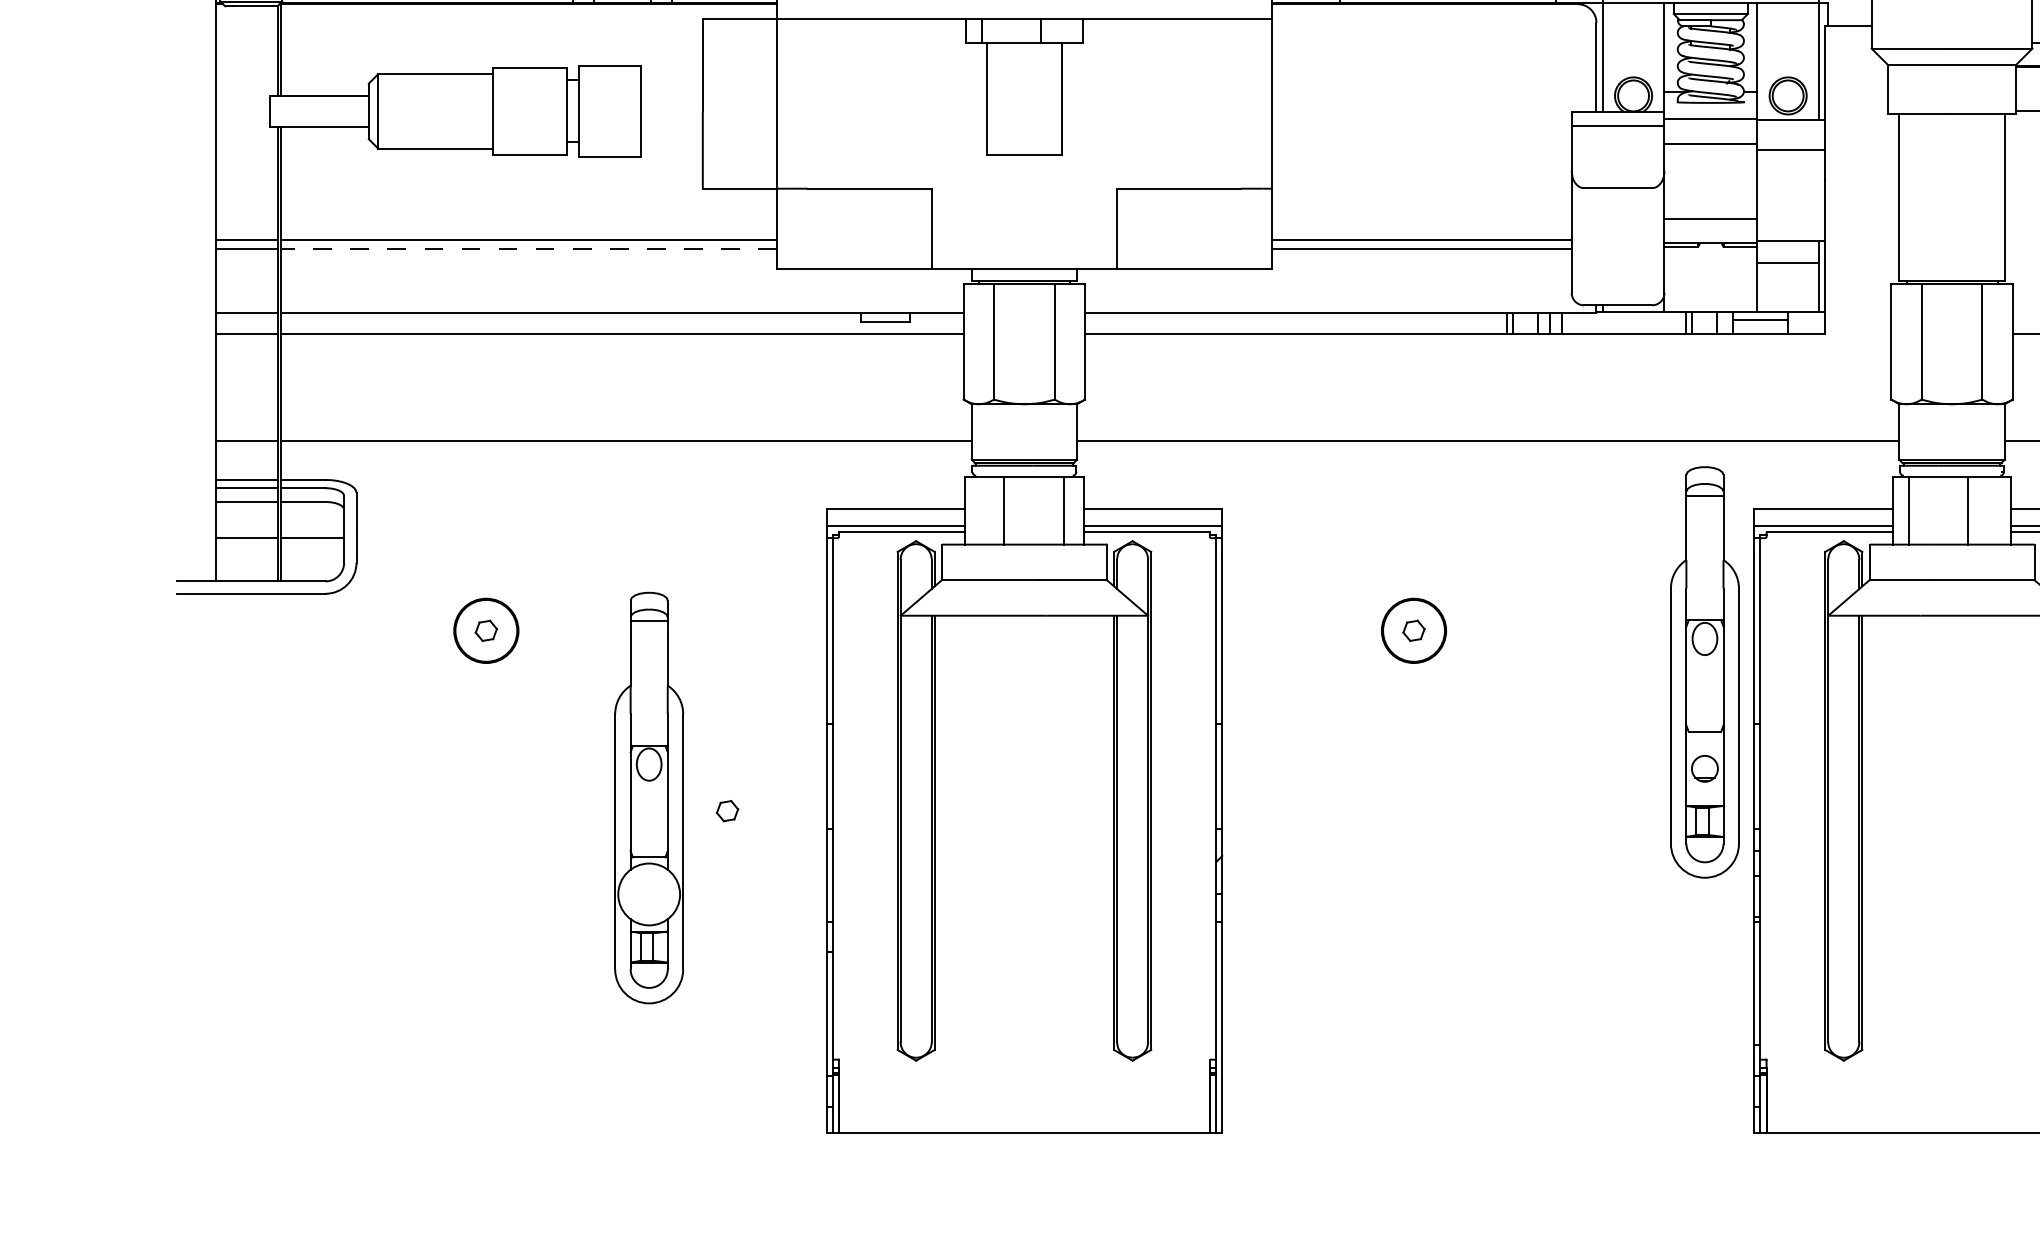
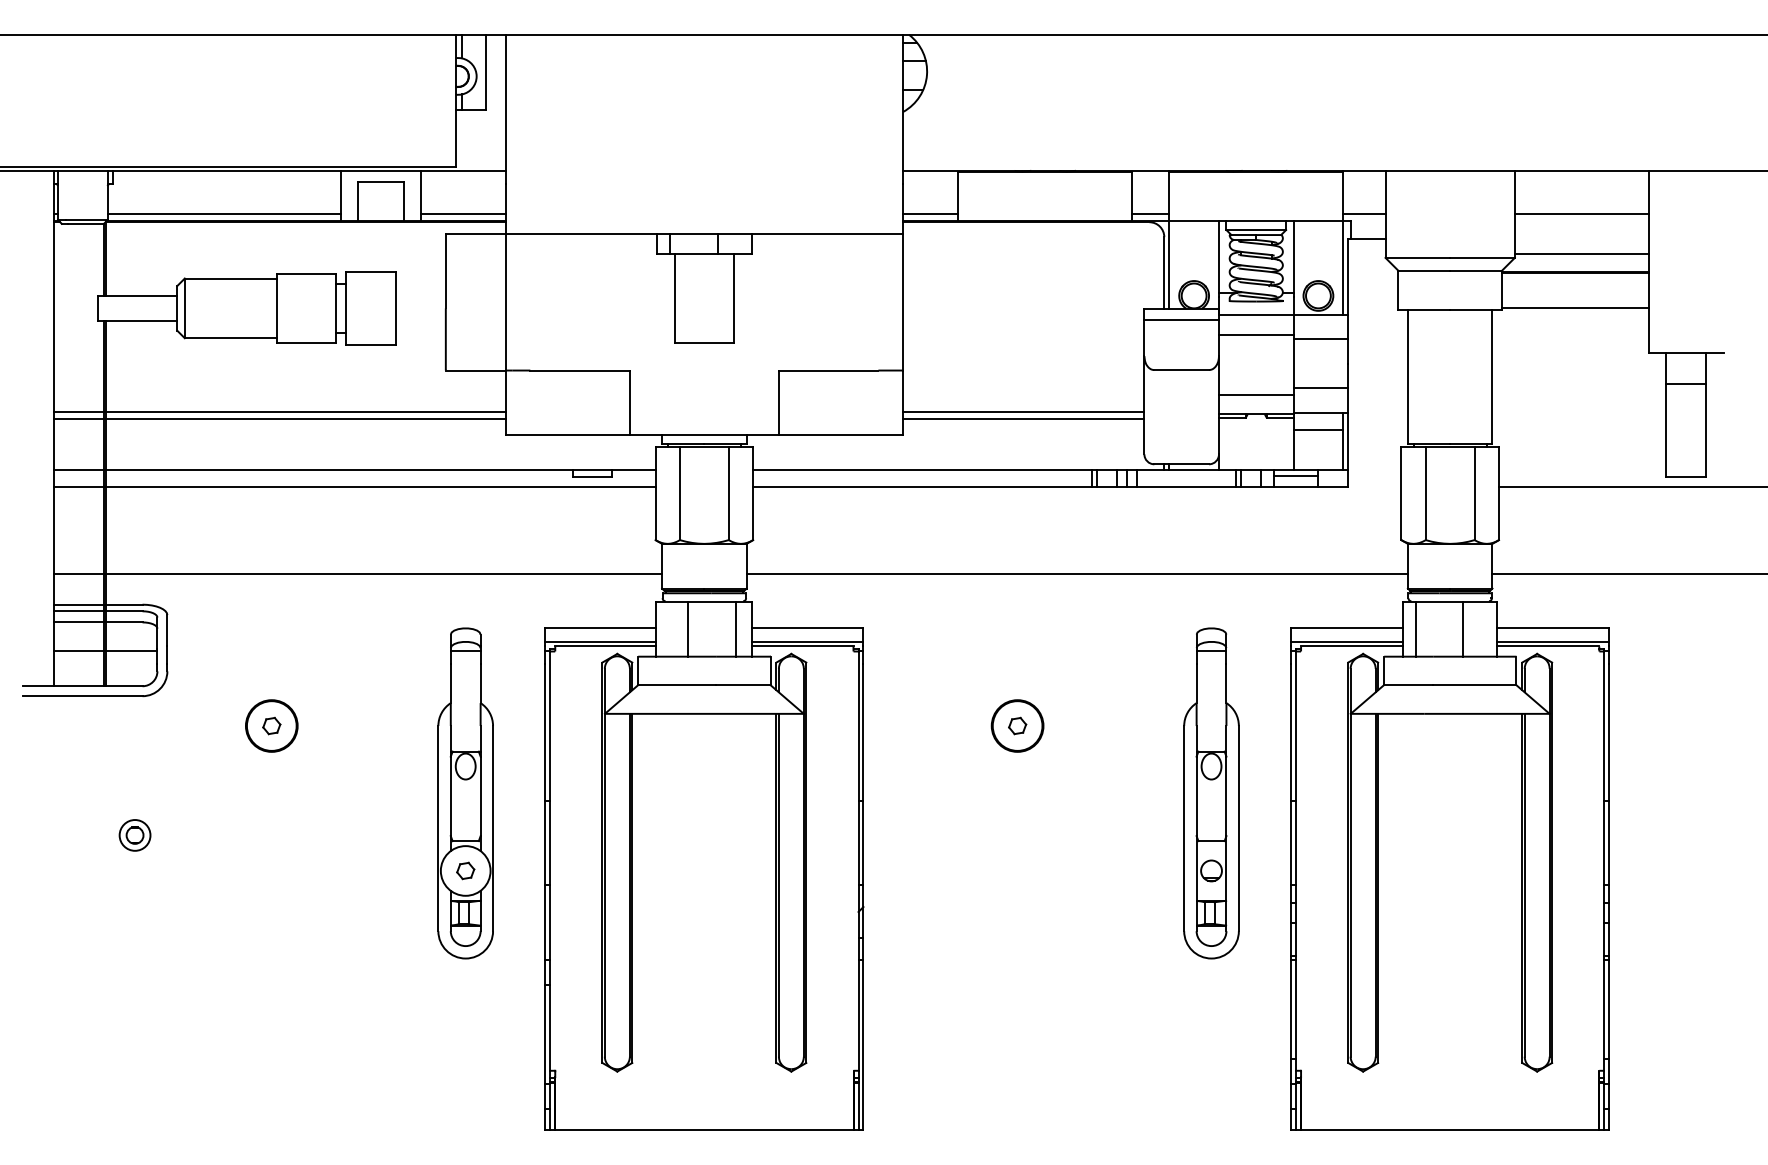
line: (1790, 211) -> (1320, 388), added
line: (528, 248) -> (305, 418), dashed -> solid
part: (1704, 672) -> (1211, 793), moved
part: (315, 767) -> (134, 835), added
part: (648, 798) -> (465, 793), moved

